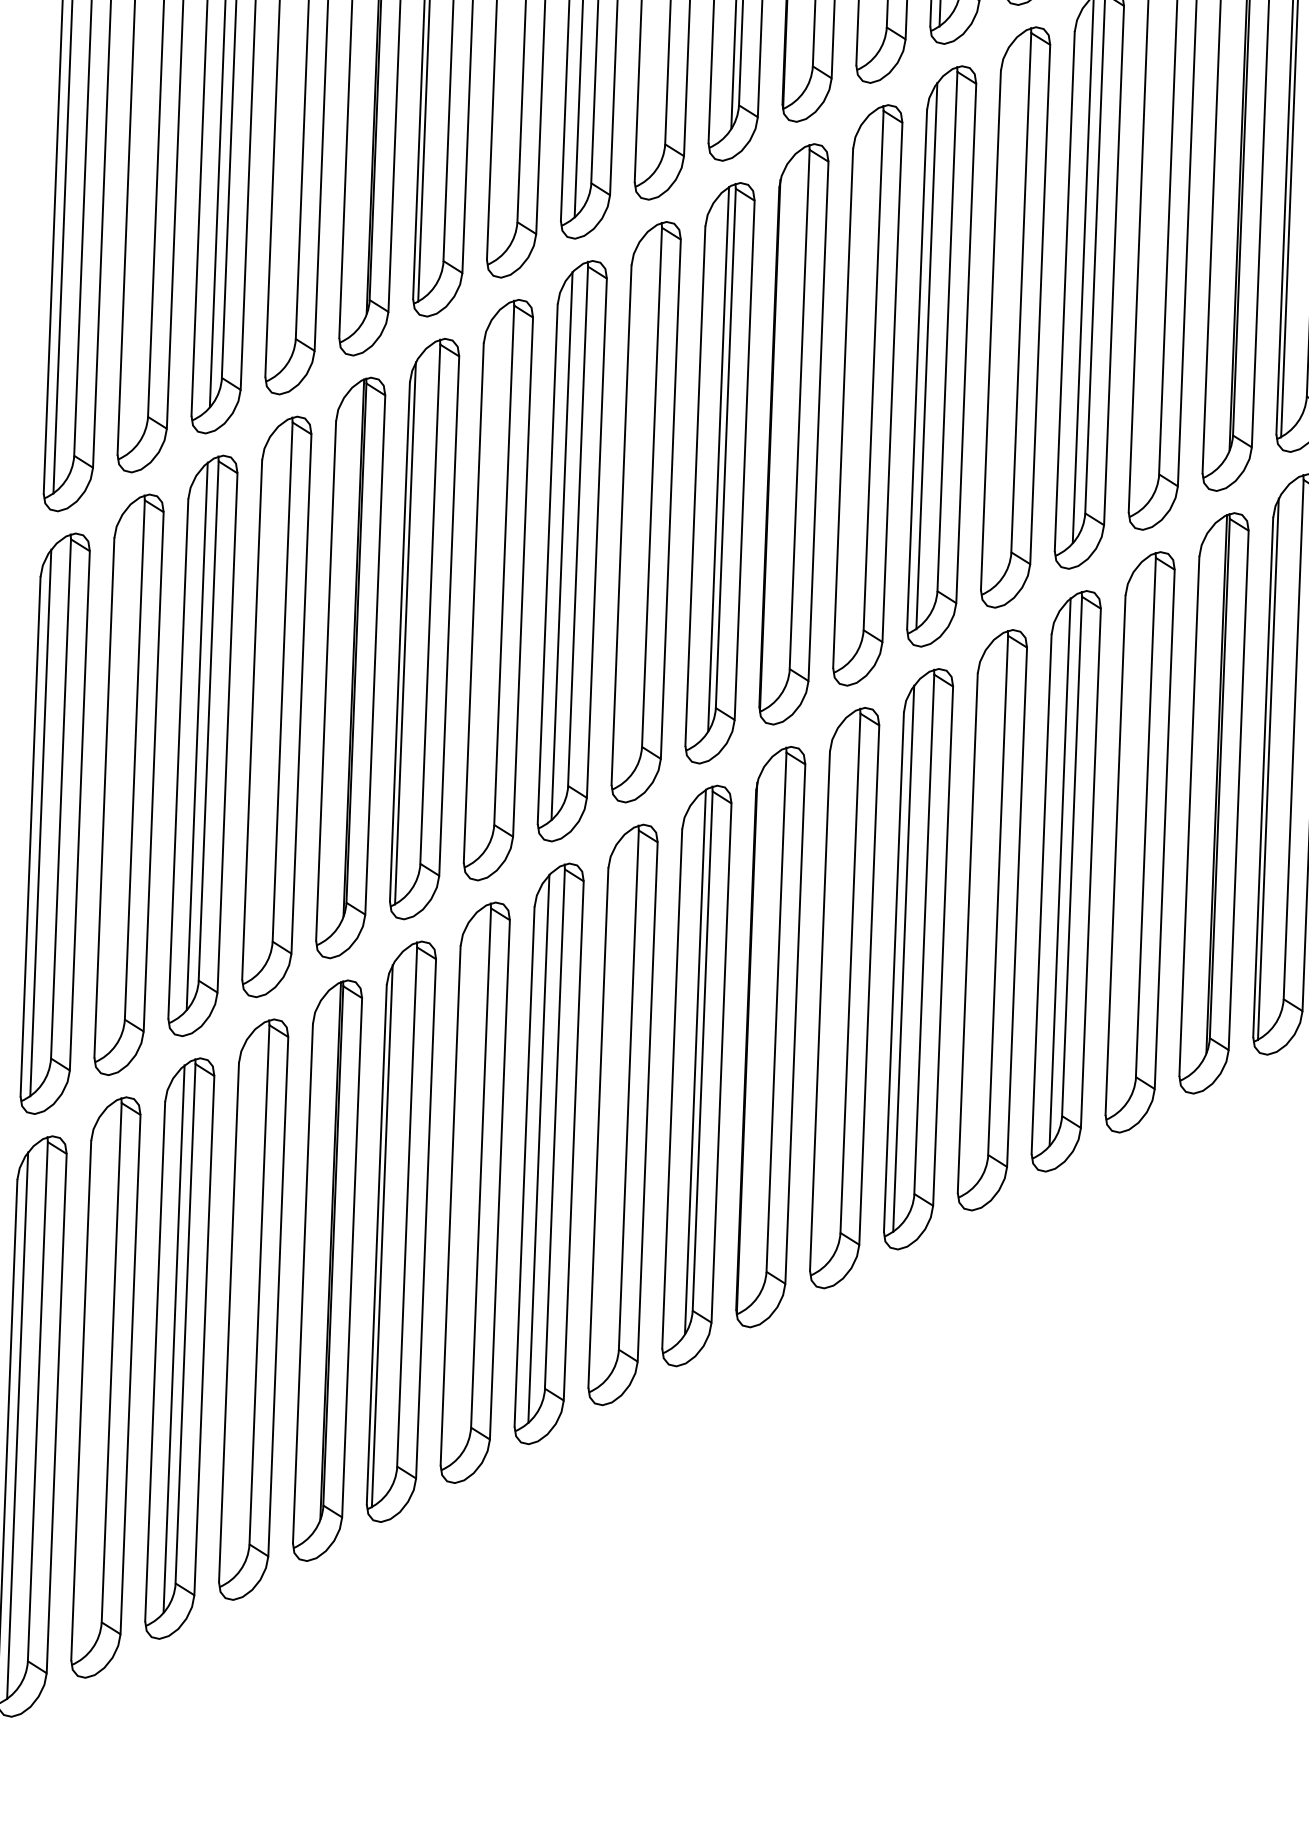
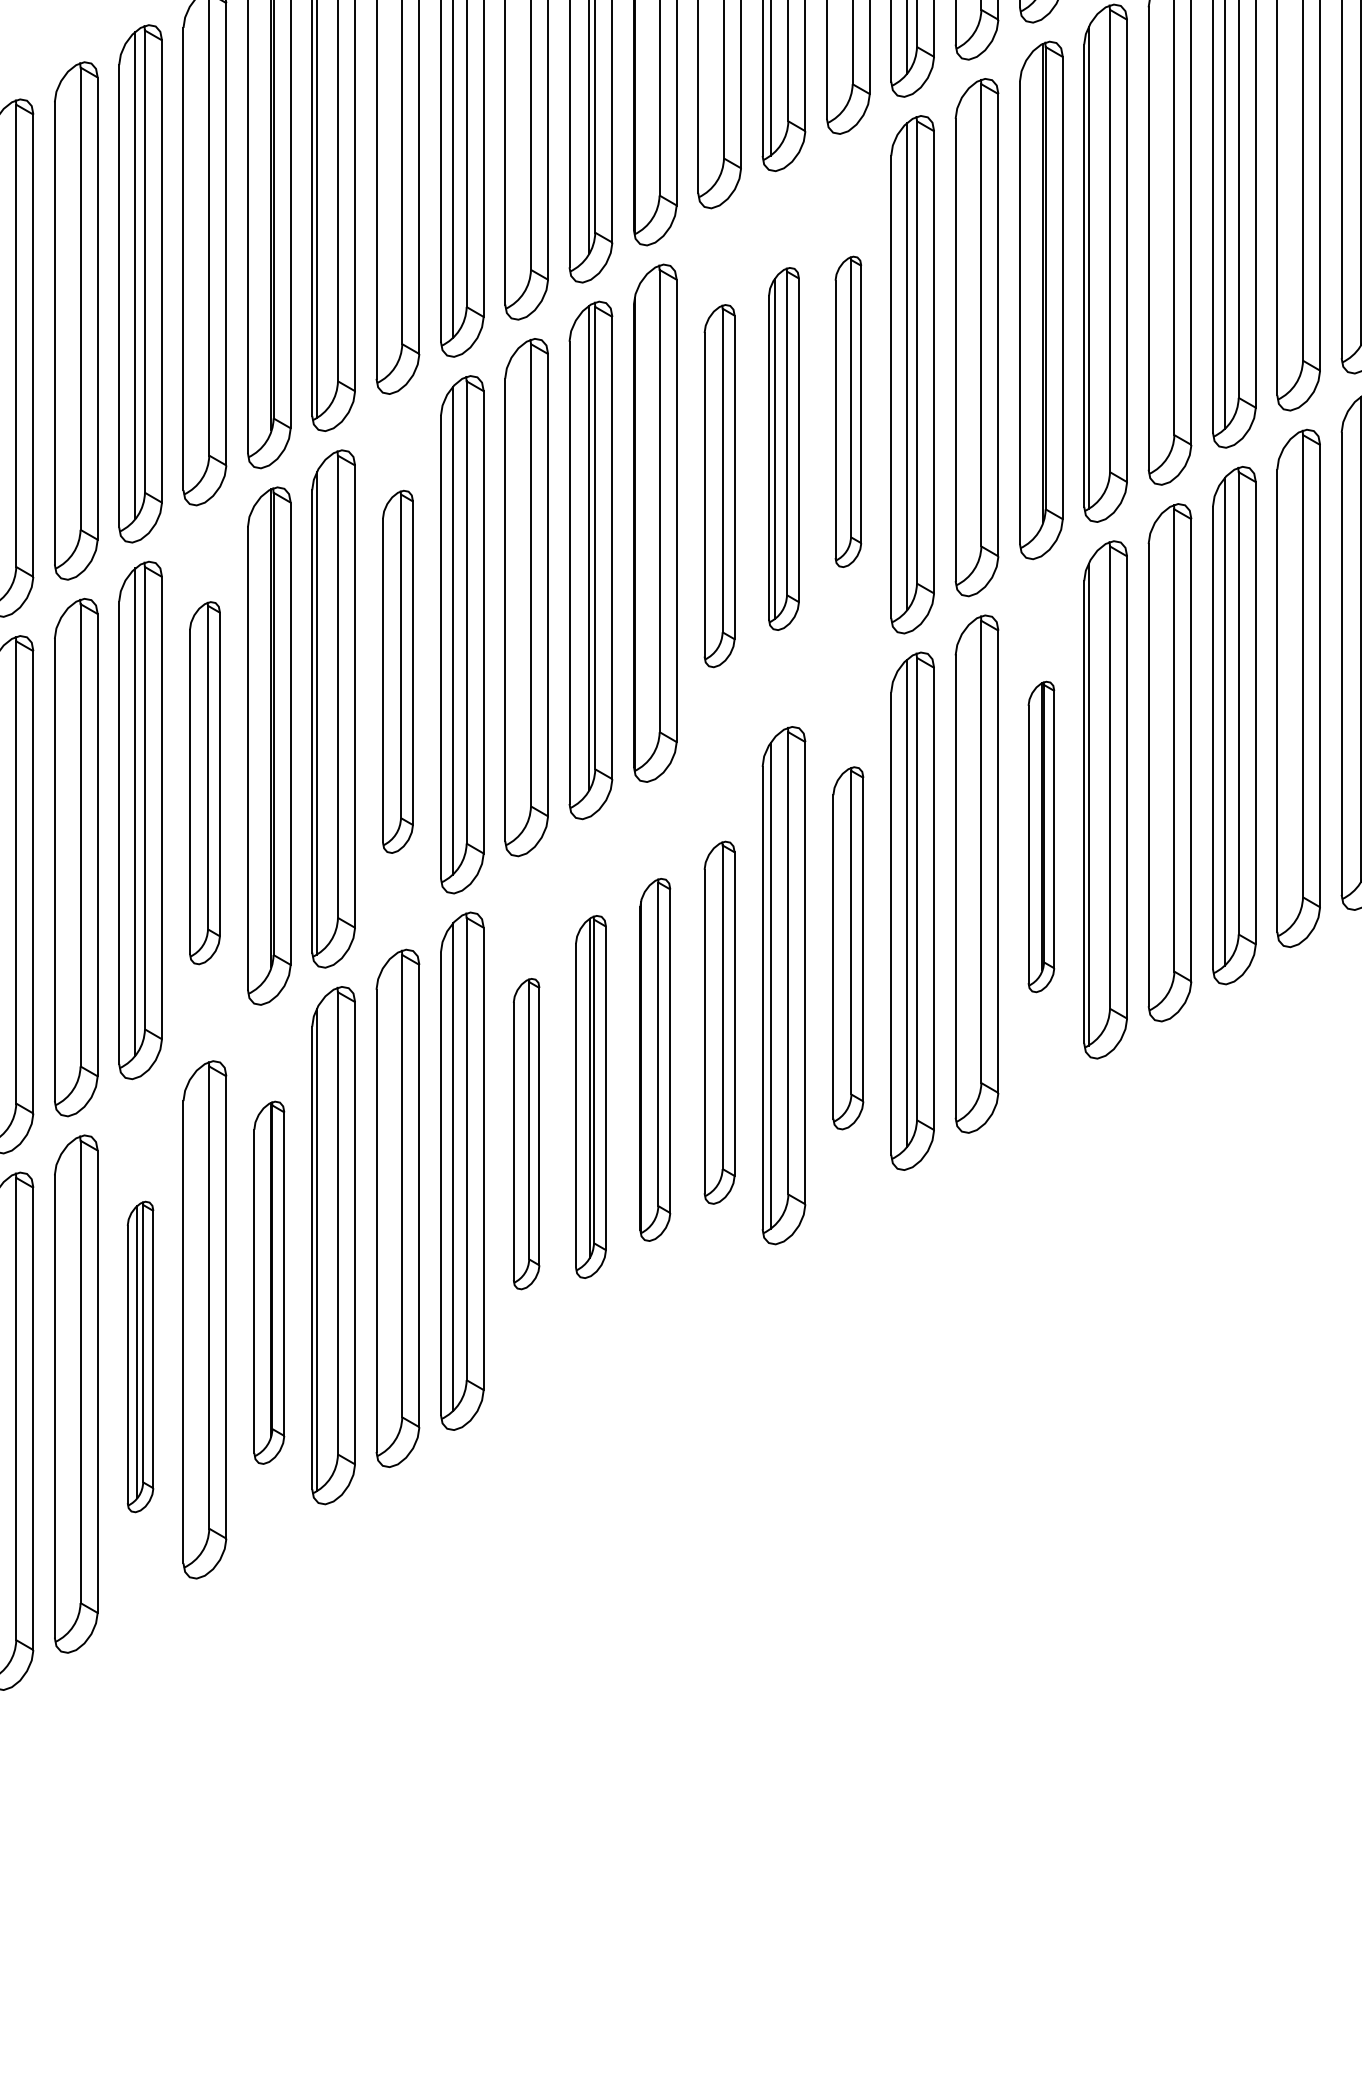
part: (1015, 317) -> (848, 411), size x0.6
part: (941, 355) -> (783, 448), size x0.7
part: (867, 394) -> (719, 485), size x0.7
part: (497, 589) -> (397, 671), size x0.7
part: (276, 706) -> (204, 782), size x0.7
part: (1214, 802) -> (1041, 836), size x0.6
part: (992, 919) -> (848, 947), size x0.7
part: (844, 997) -> (719, 1022), size x0.7
part: (770, 1036) -> (655, 1059), size x0.7
part: (696, 1075) -> (590, 1096), size x0.7
part: (622, 1114) -> (526, 1133), size x0.6
part: (327, 1270) -> (269, 1282), size x0.7
part: (179, 1348) -> (140, 1356), size x0.6

